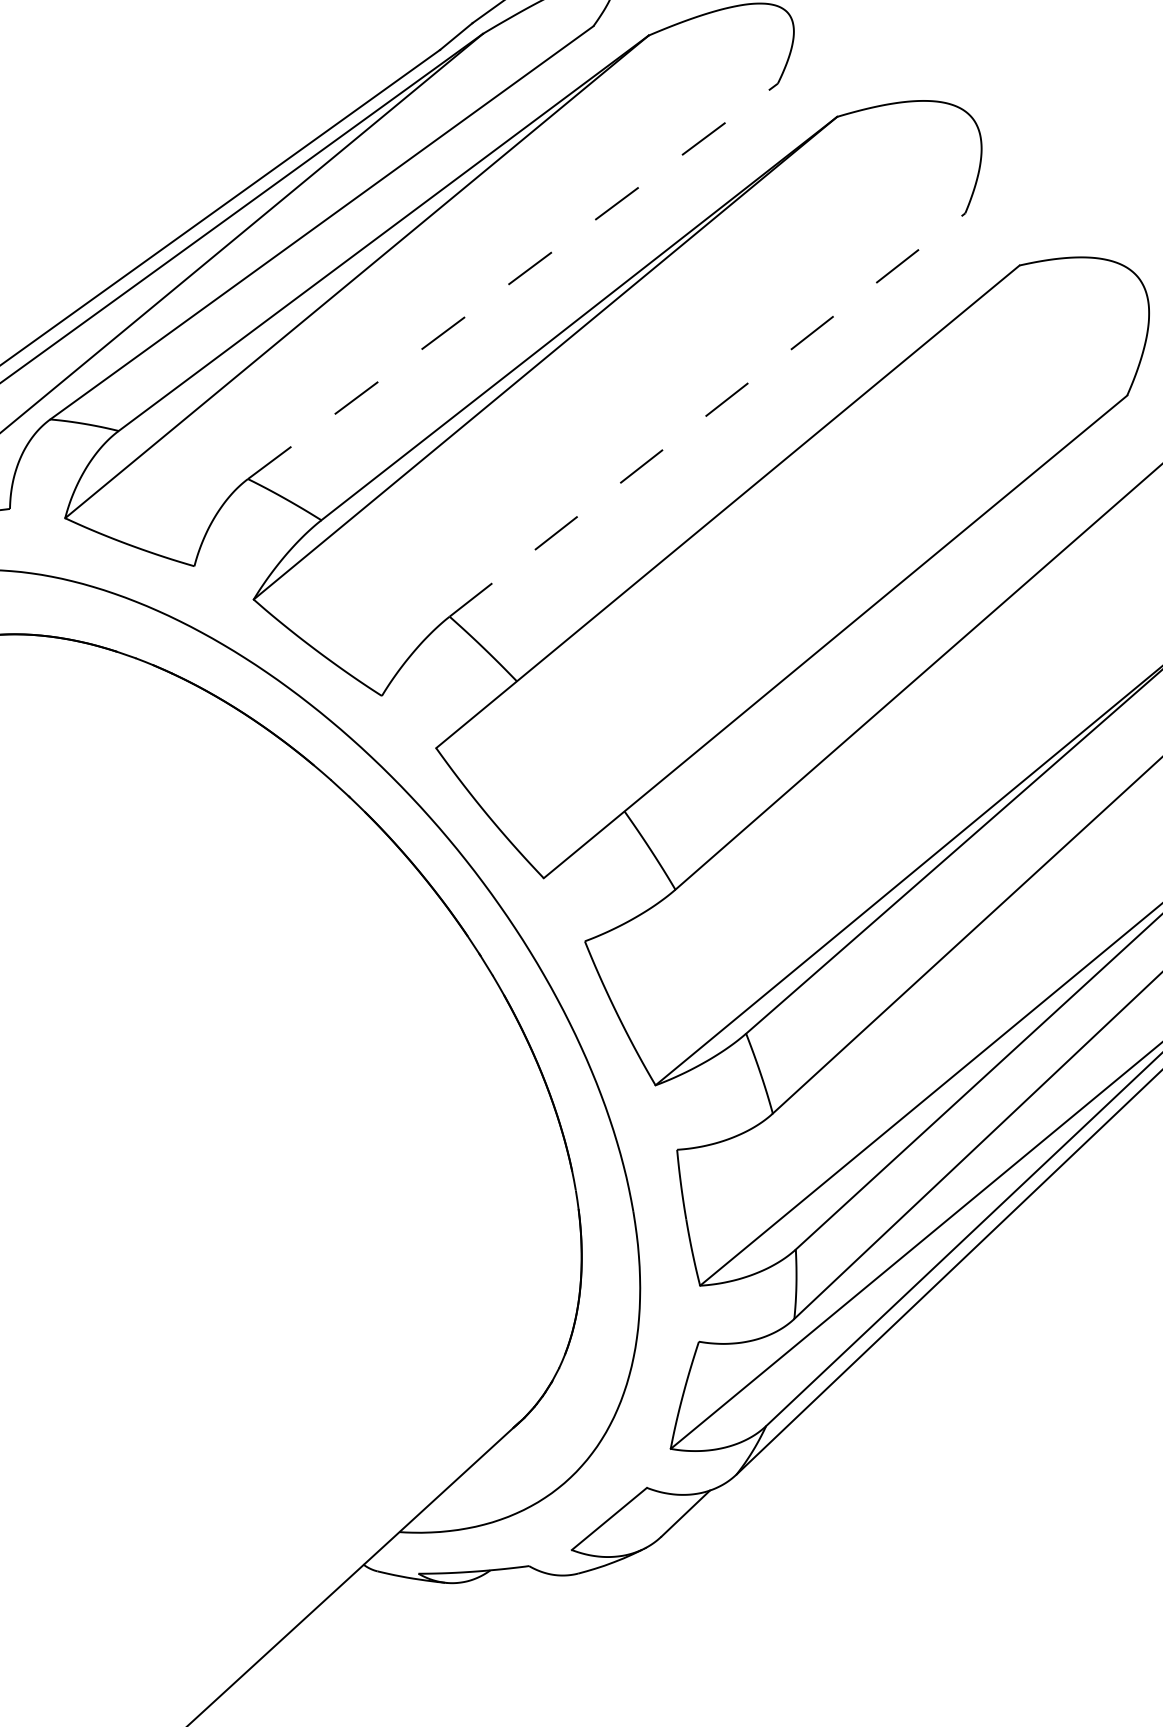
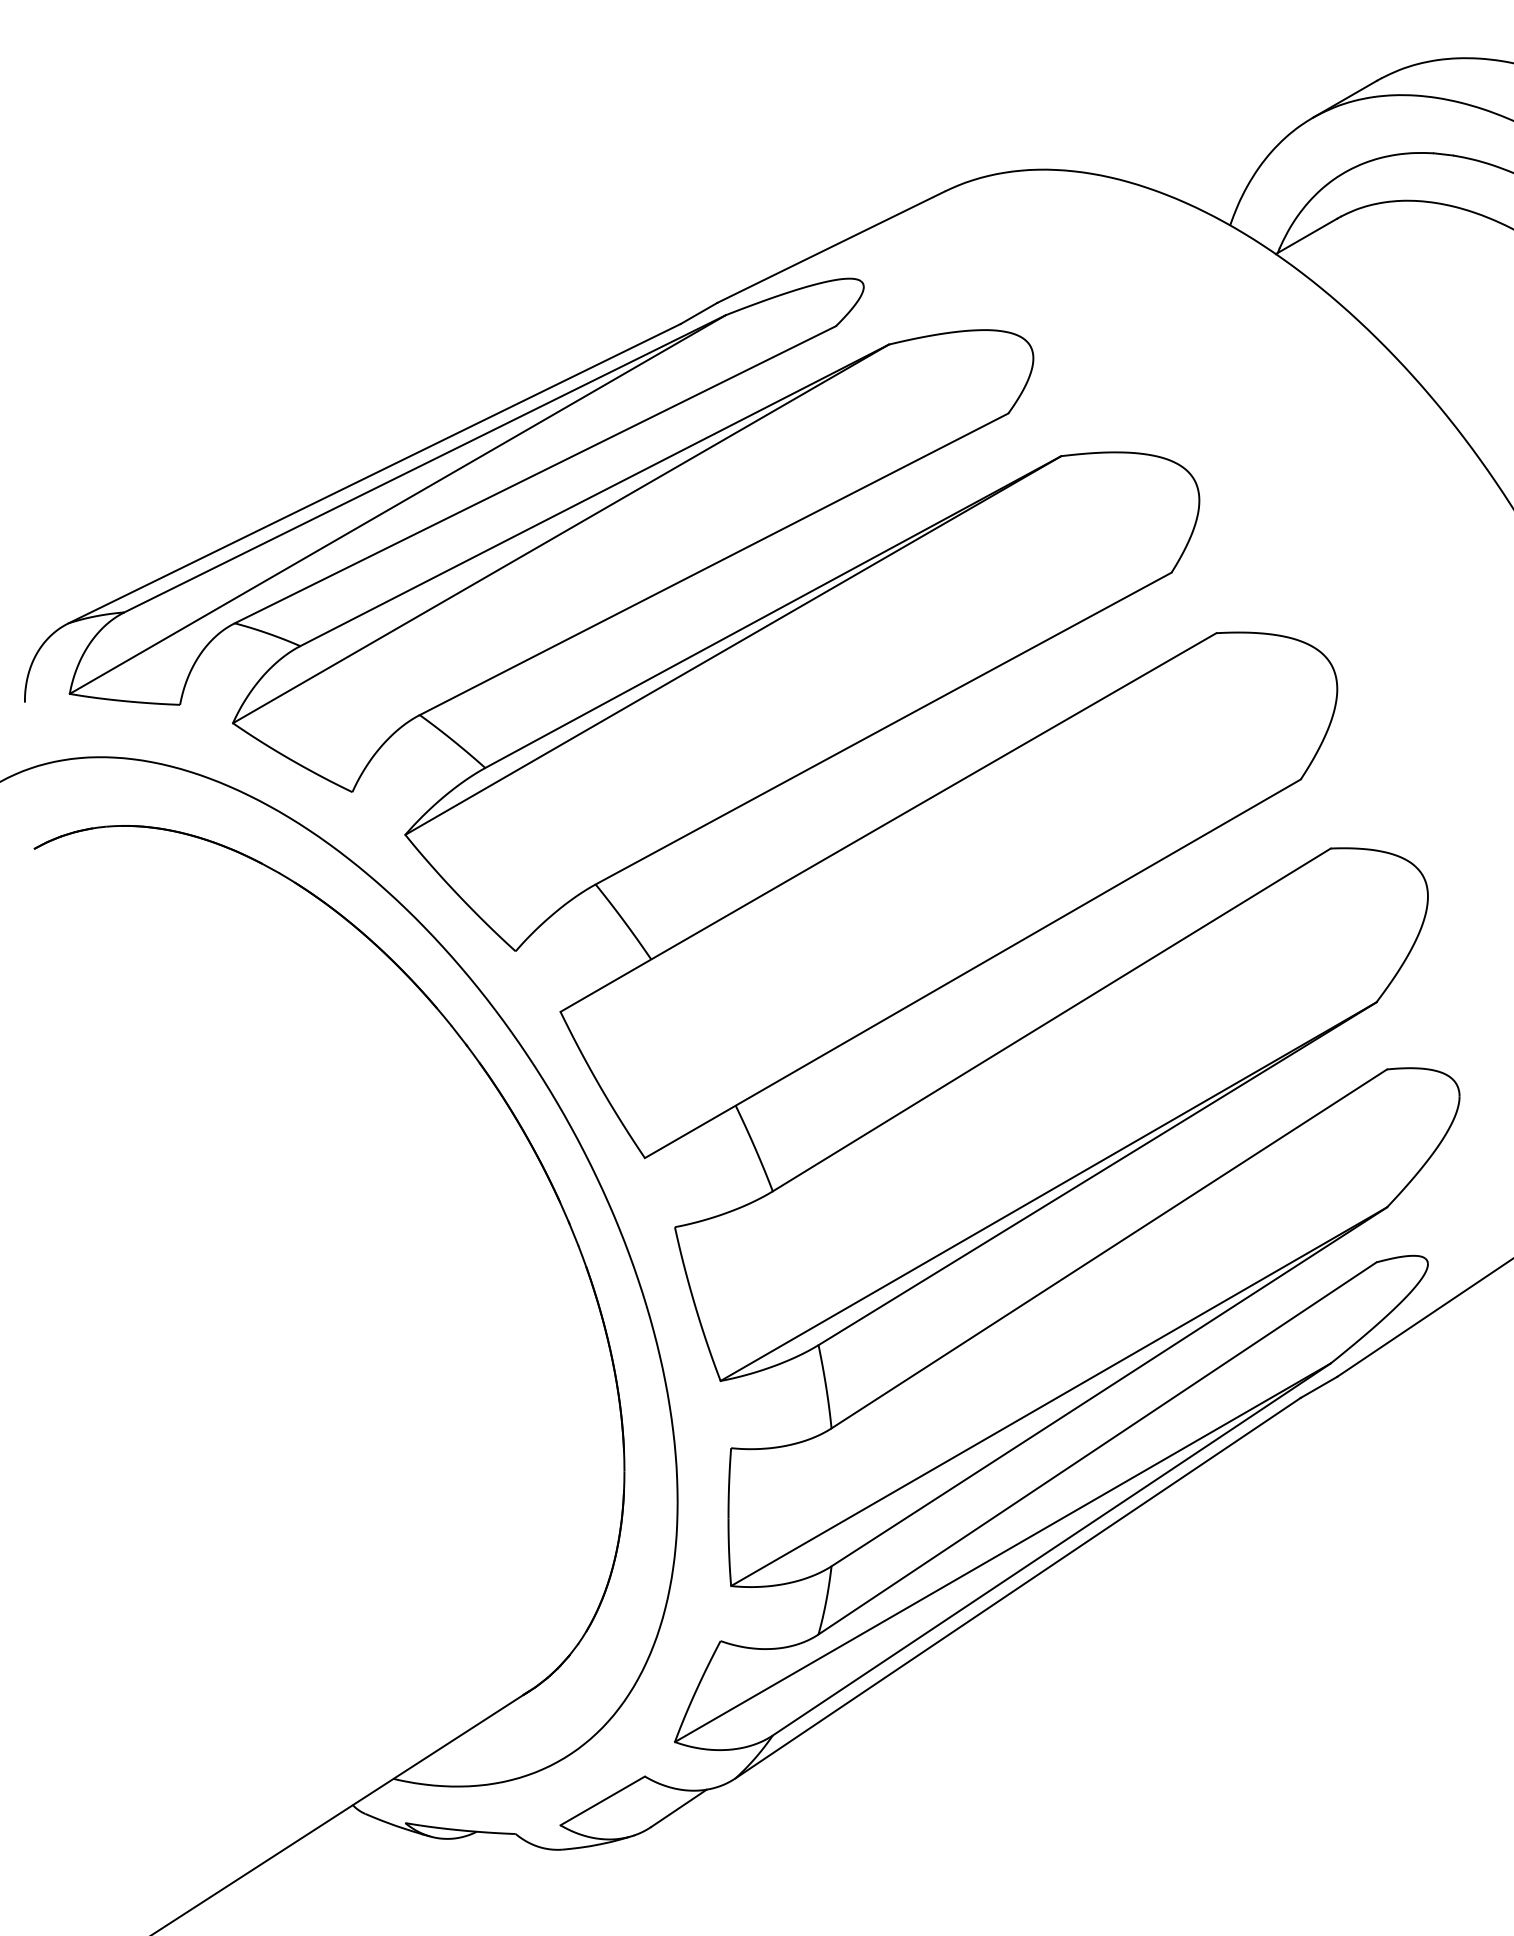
line: (513, 281) -> (714, 564), dashed -> solid
line: (708, 414) -> (884, 728), dashed -> solid

